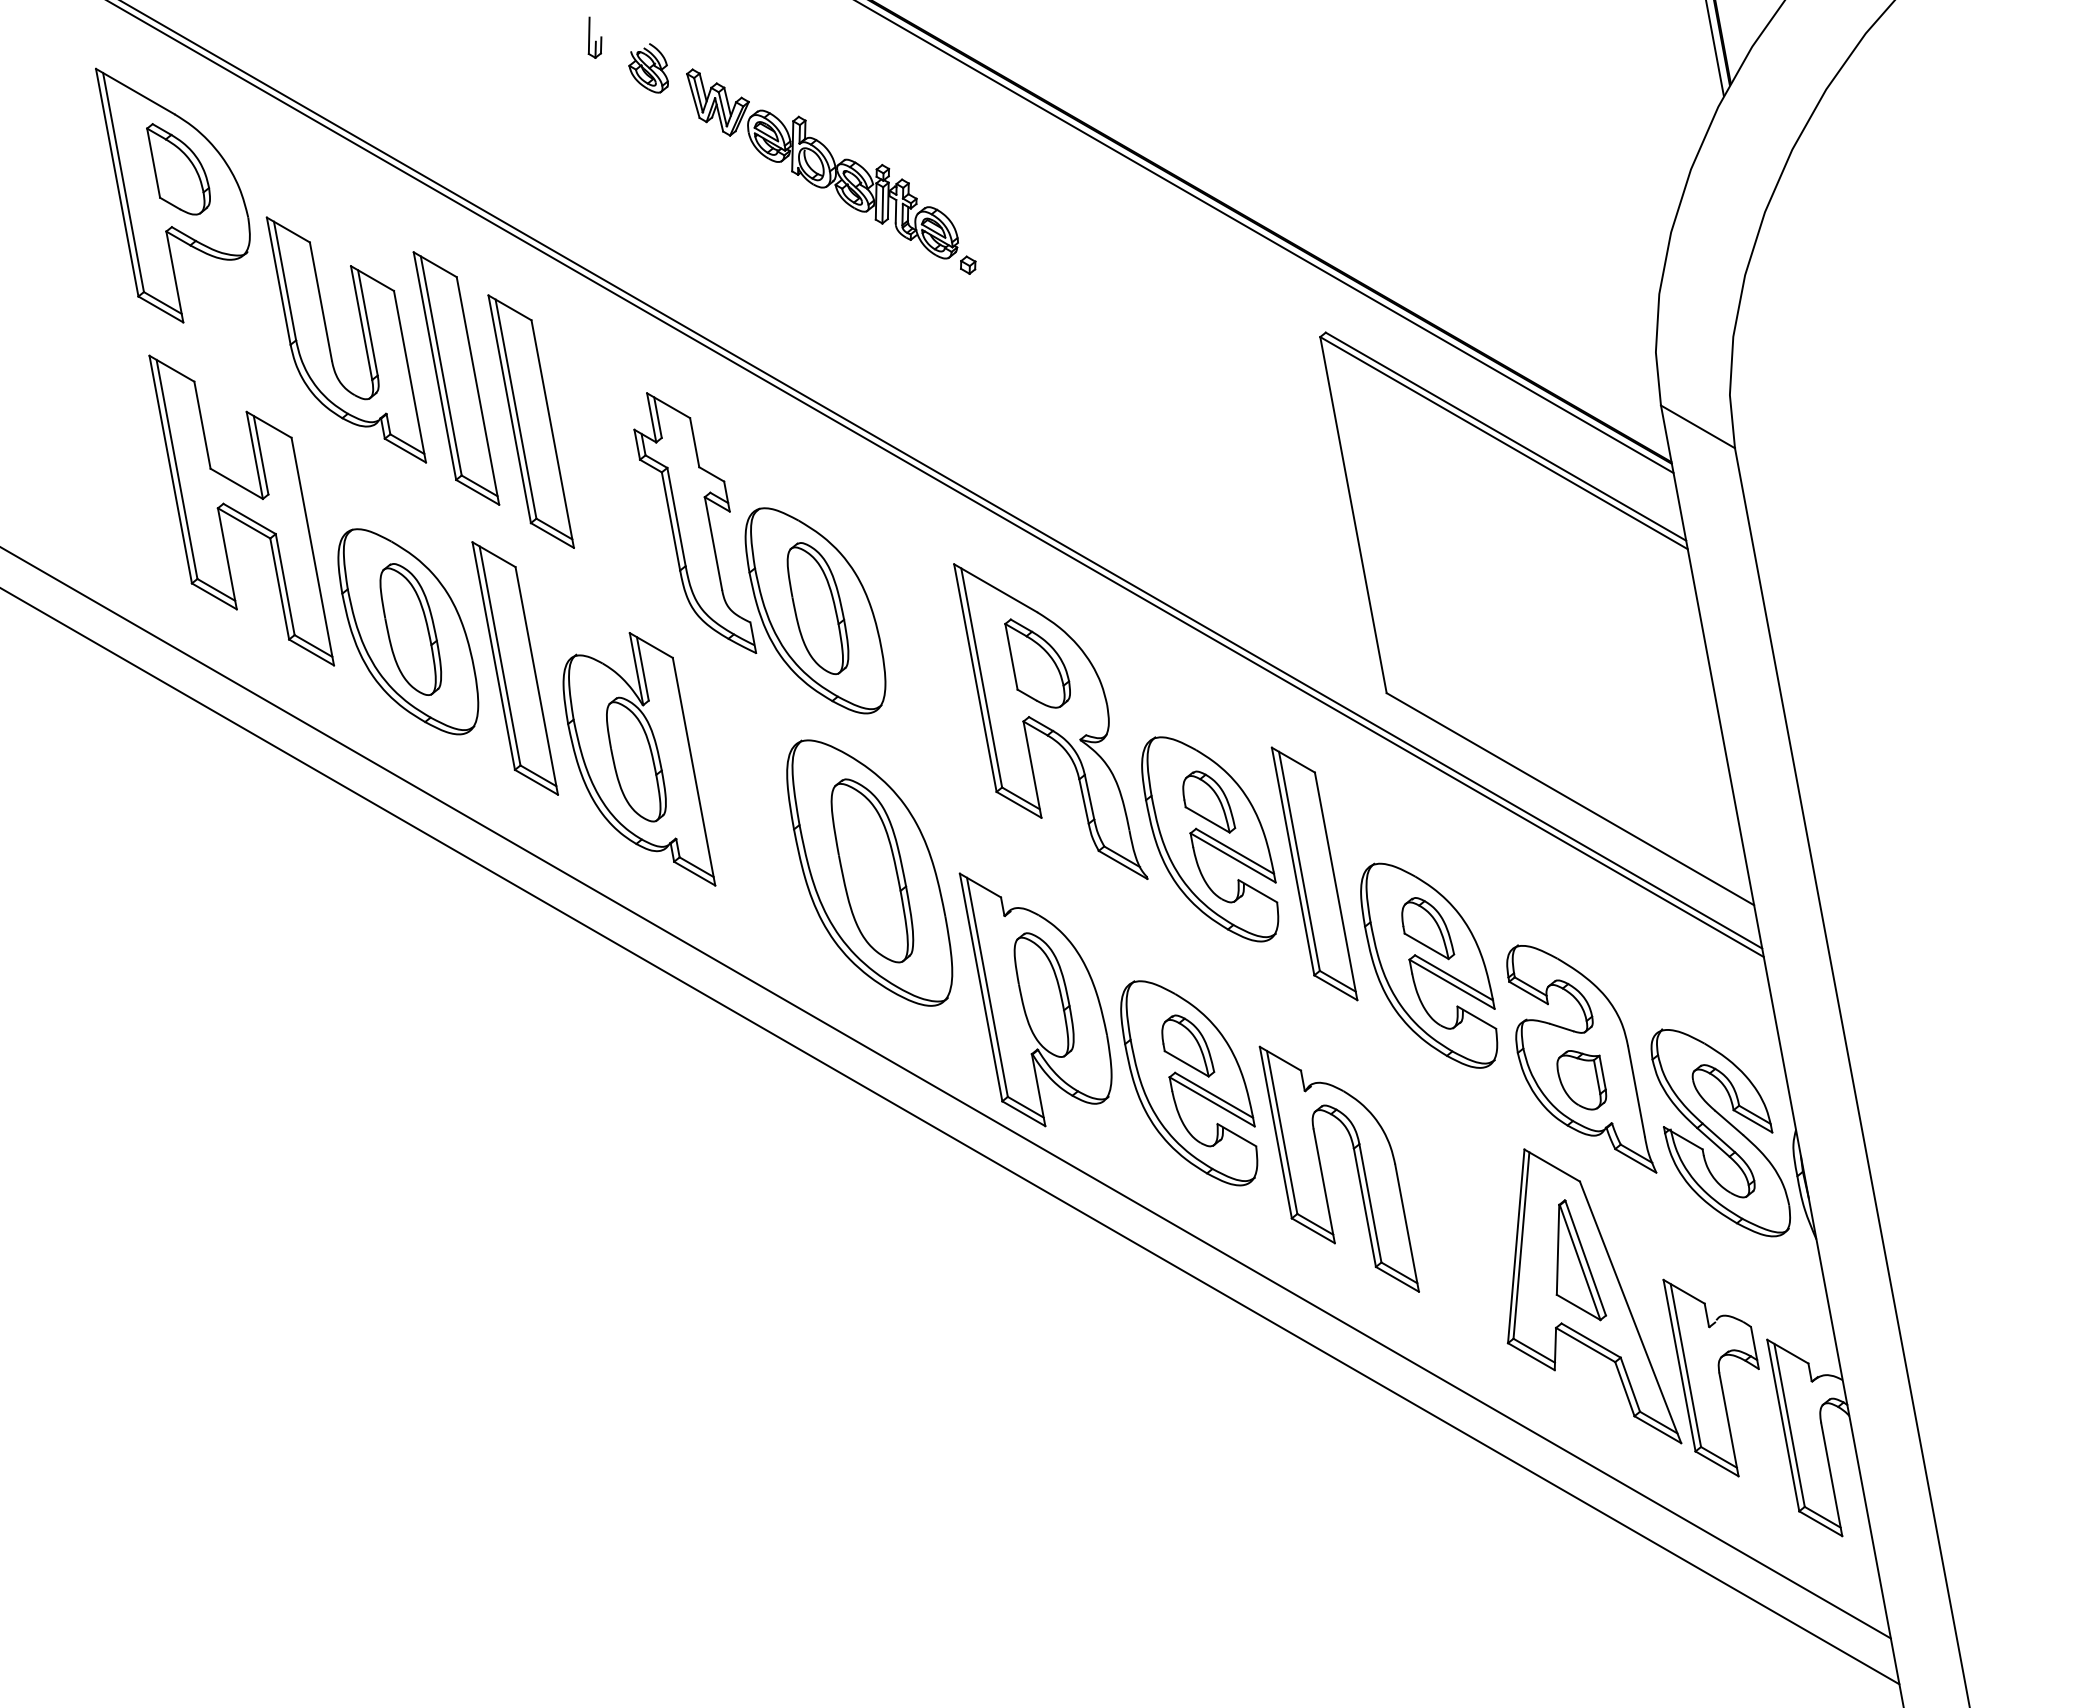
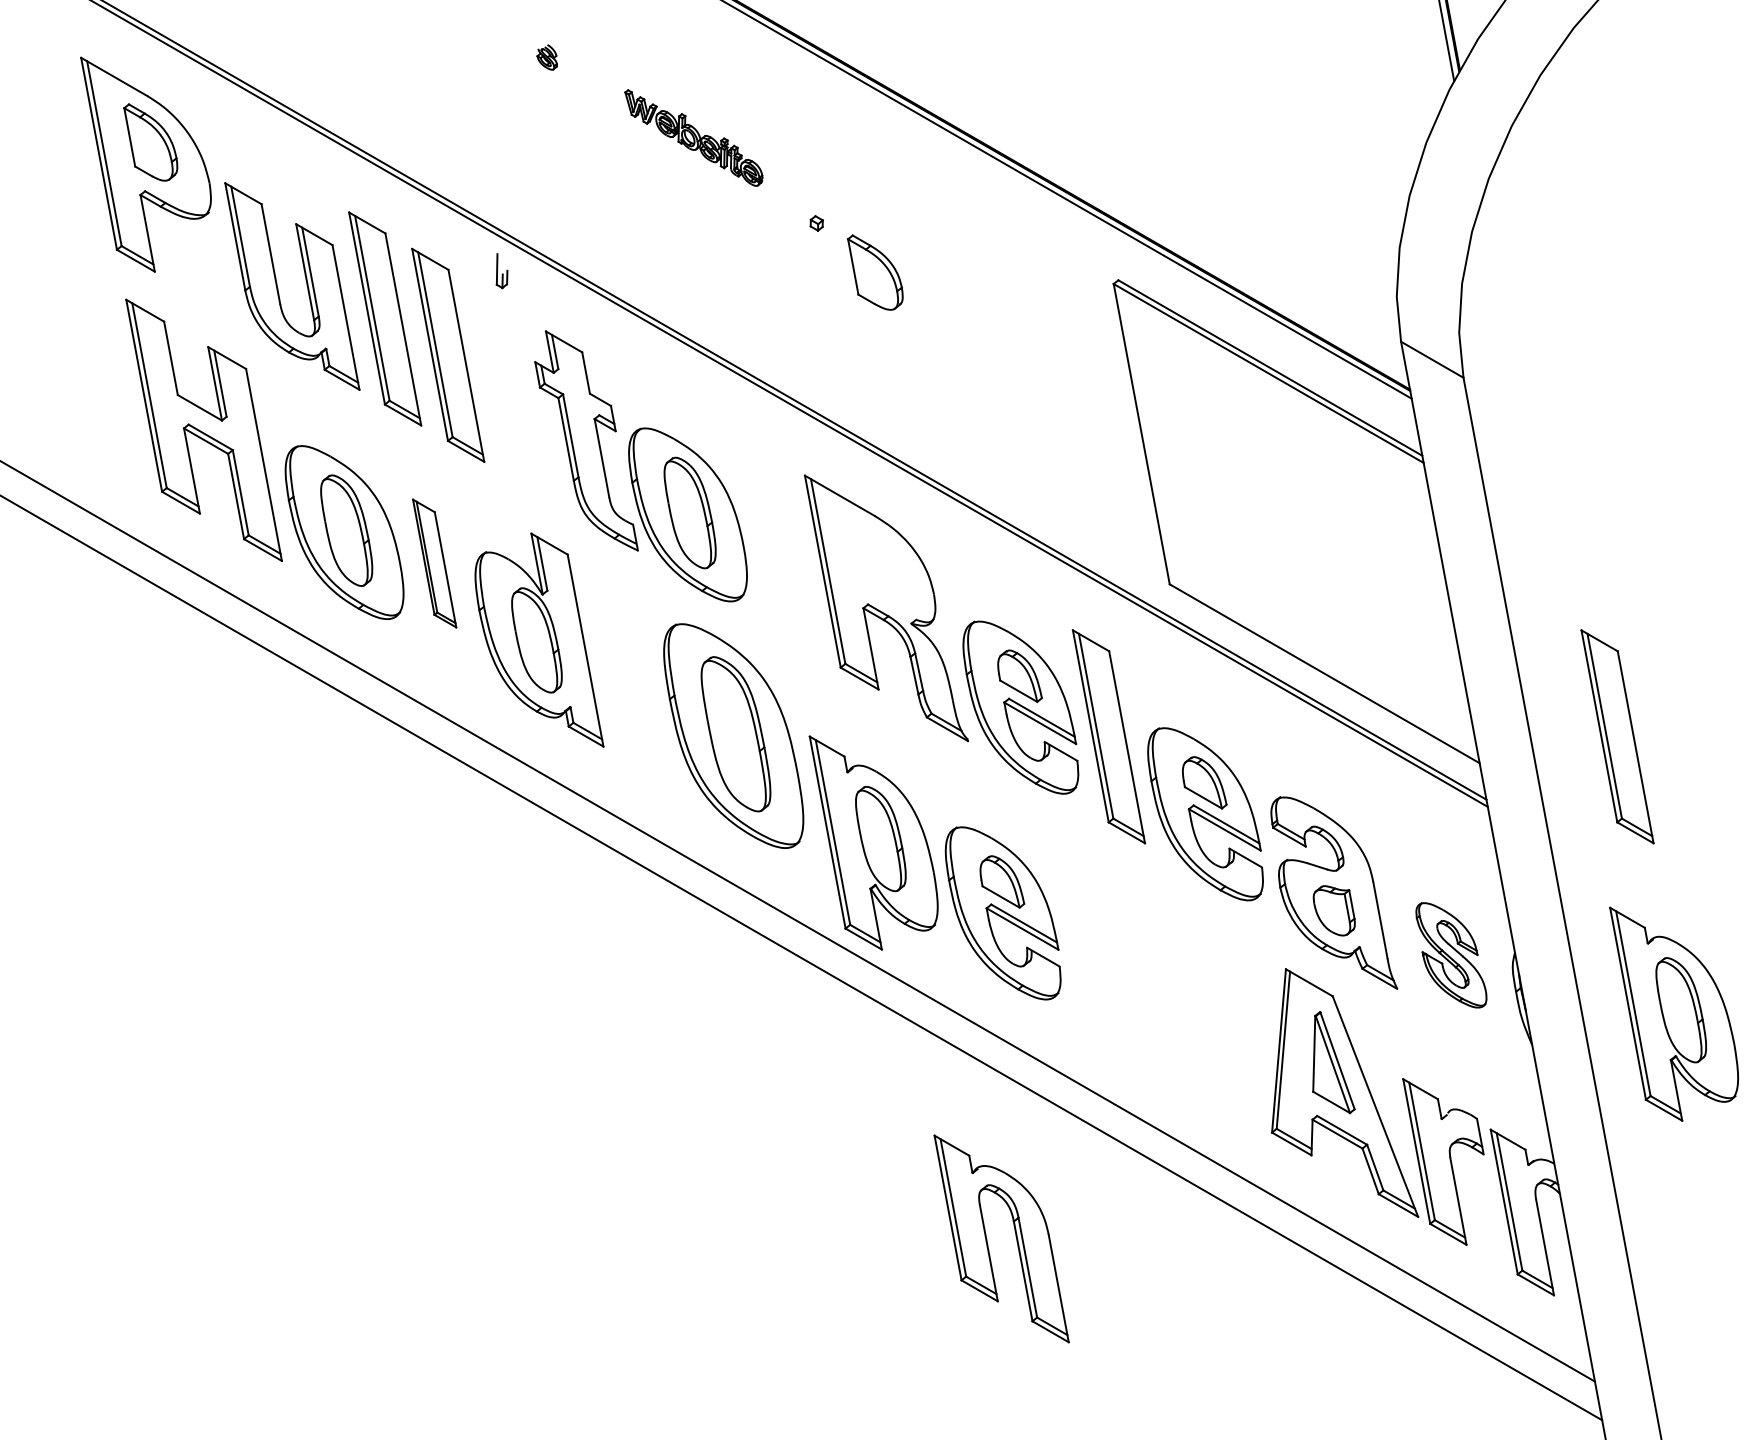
part: (594, 37) -> (501, 270), moved
part: (648, 68) -> (547, 57), size x0.6
part: (822, 163) -> (693, 137), size x0.6
part: (1037, 663) -> (875, 272), moved
part: (514, 668) -> (434, 563), size x0.6
part: (1917, 873) -> (1617, 736), added
part: (1720, 1132) -> (1451, 954), size x0.6
part: (1322, 1170) -> (987, 1239), moved
part: (1984, 1202) -> (1673, 1013), added

